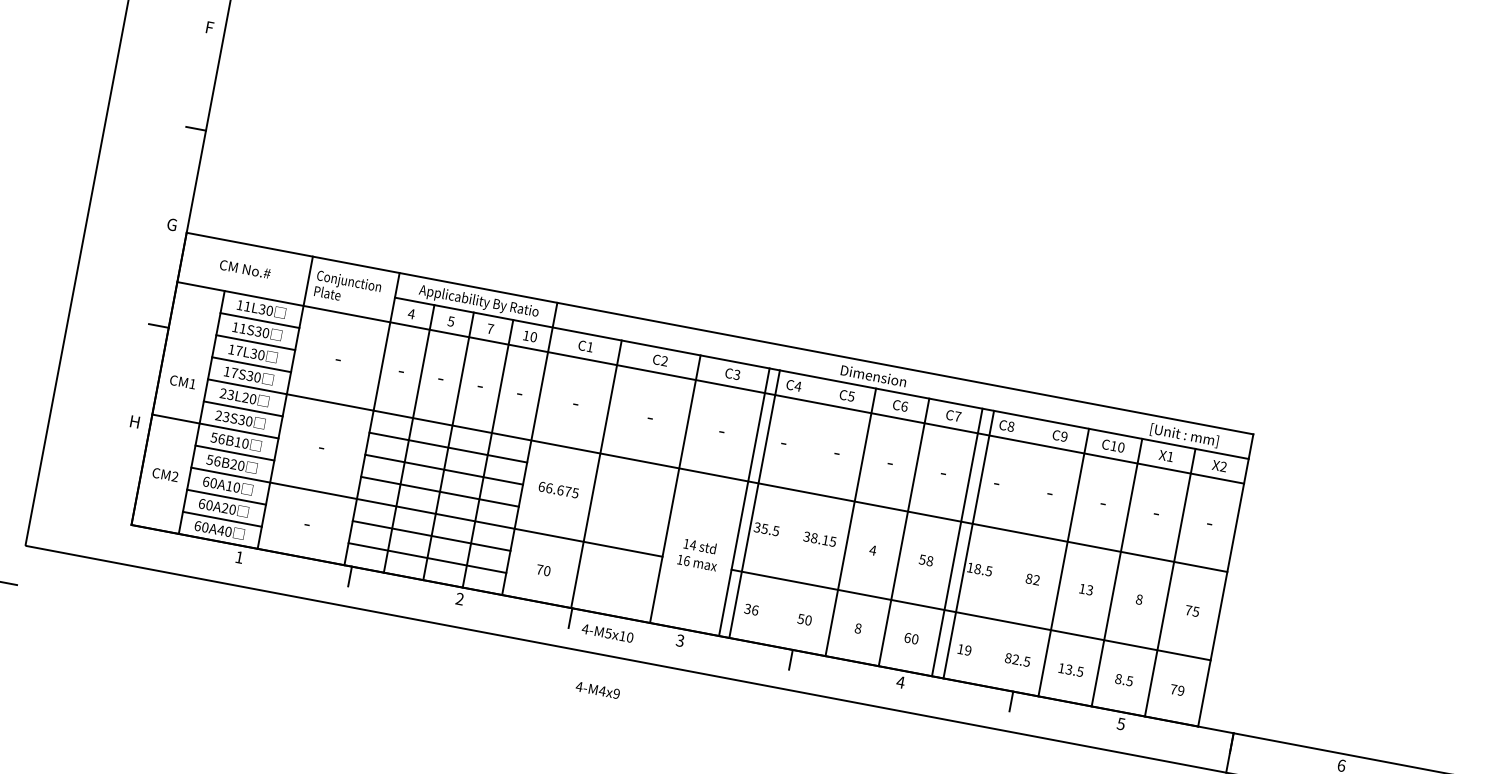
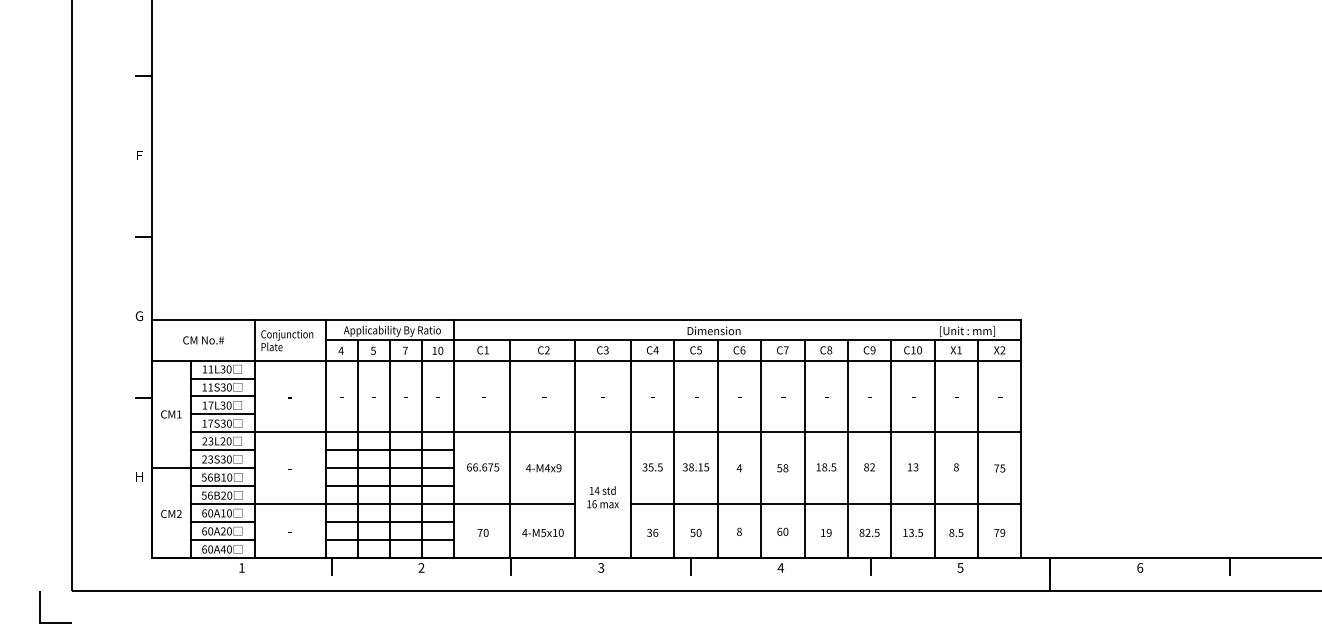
text: (183, 382) -> (171, 414), moved
line: (754, 504) -> (674, 449), moved
line: (968, 544) -> (847, 449), moved
text: (607, 632) -> (542, 532), moved
text: (597, 690) -> (543, 468), moved

